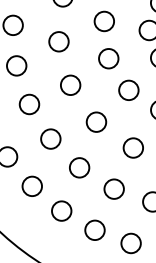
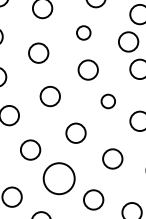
circle: (103, 21) -> (83, 33), size x0.7
circle: (128, 89) -> (107, 100), size x0.7
circle: (79, 167) -> (59, 178), size x1.6

